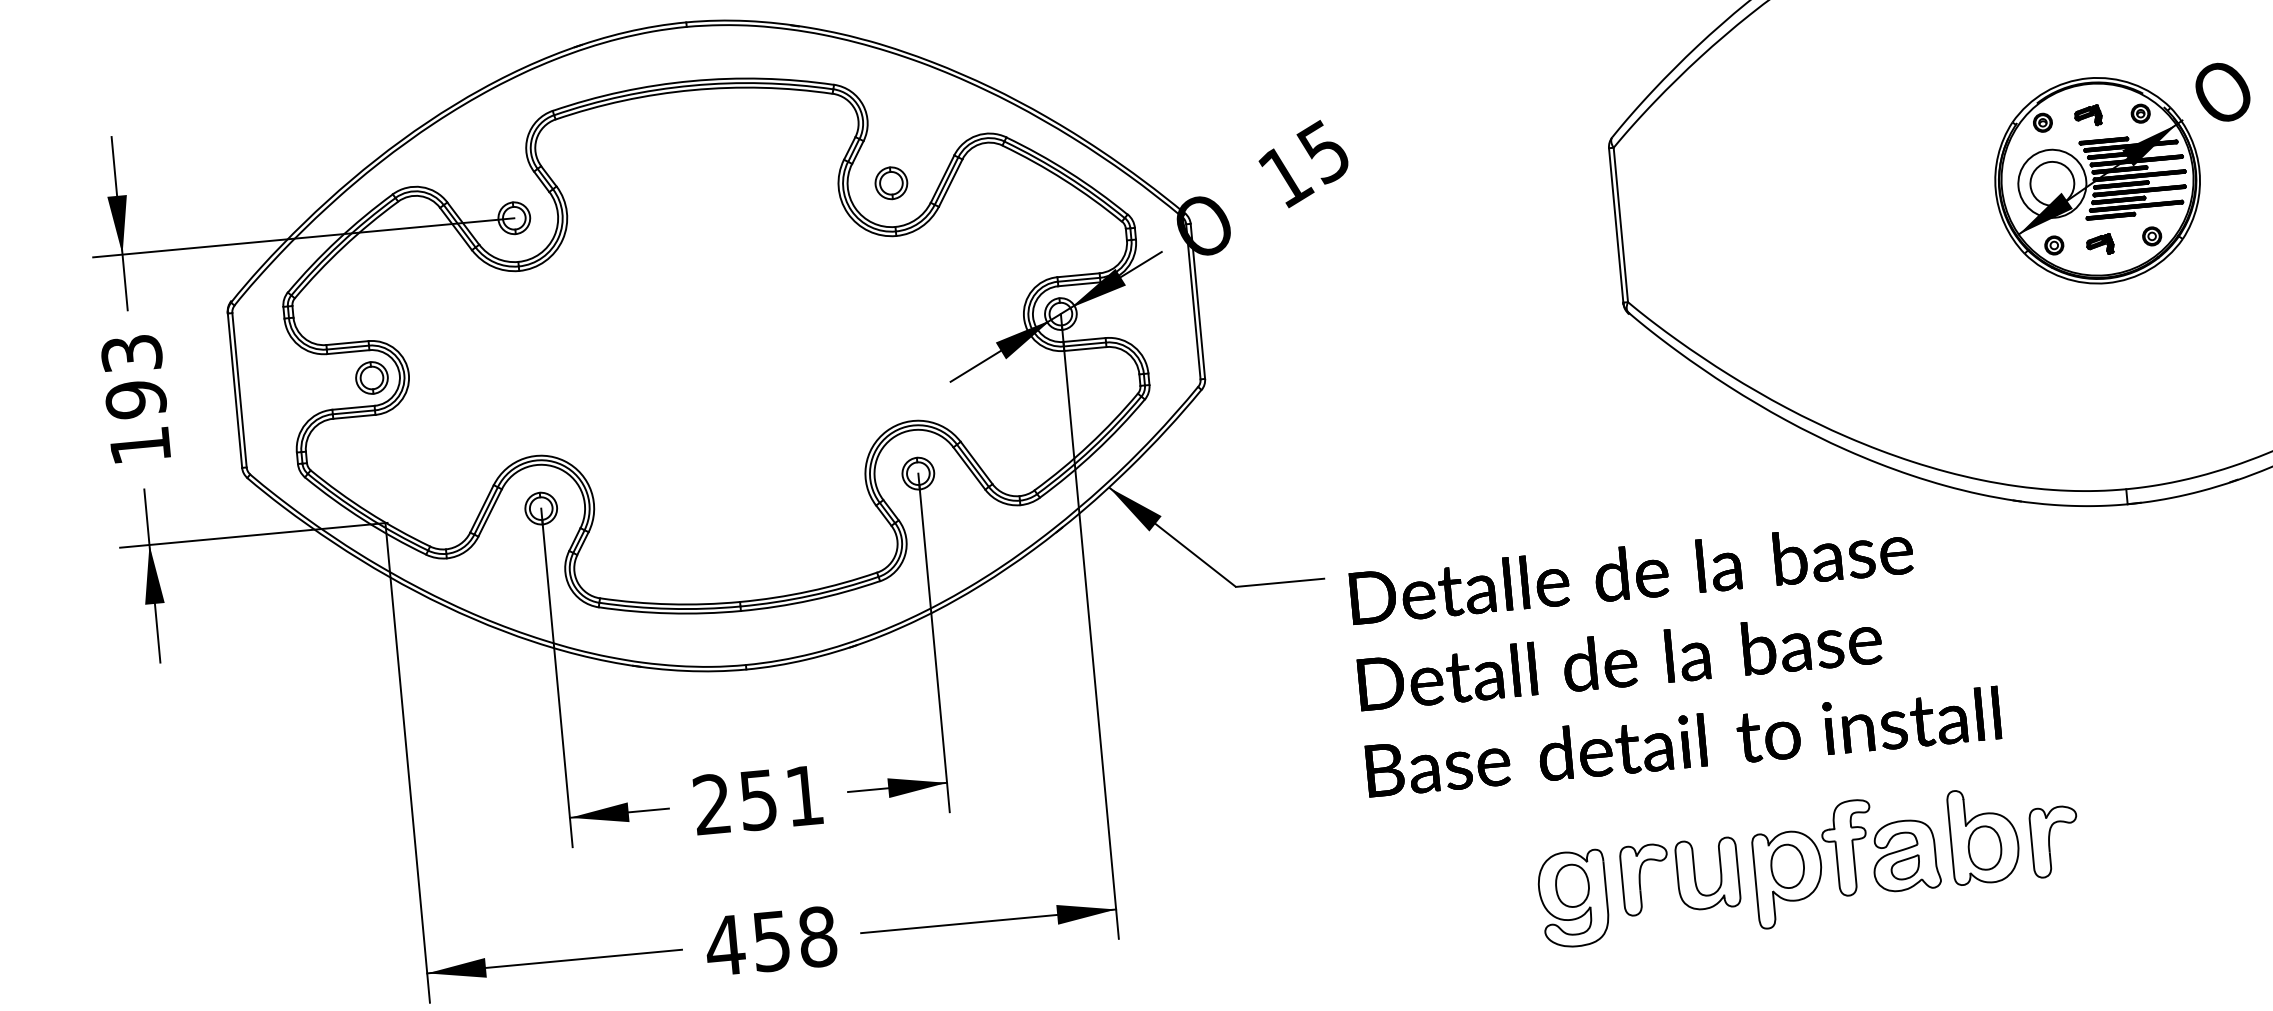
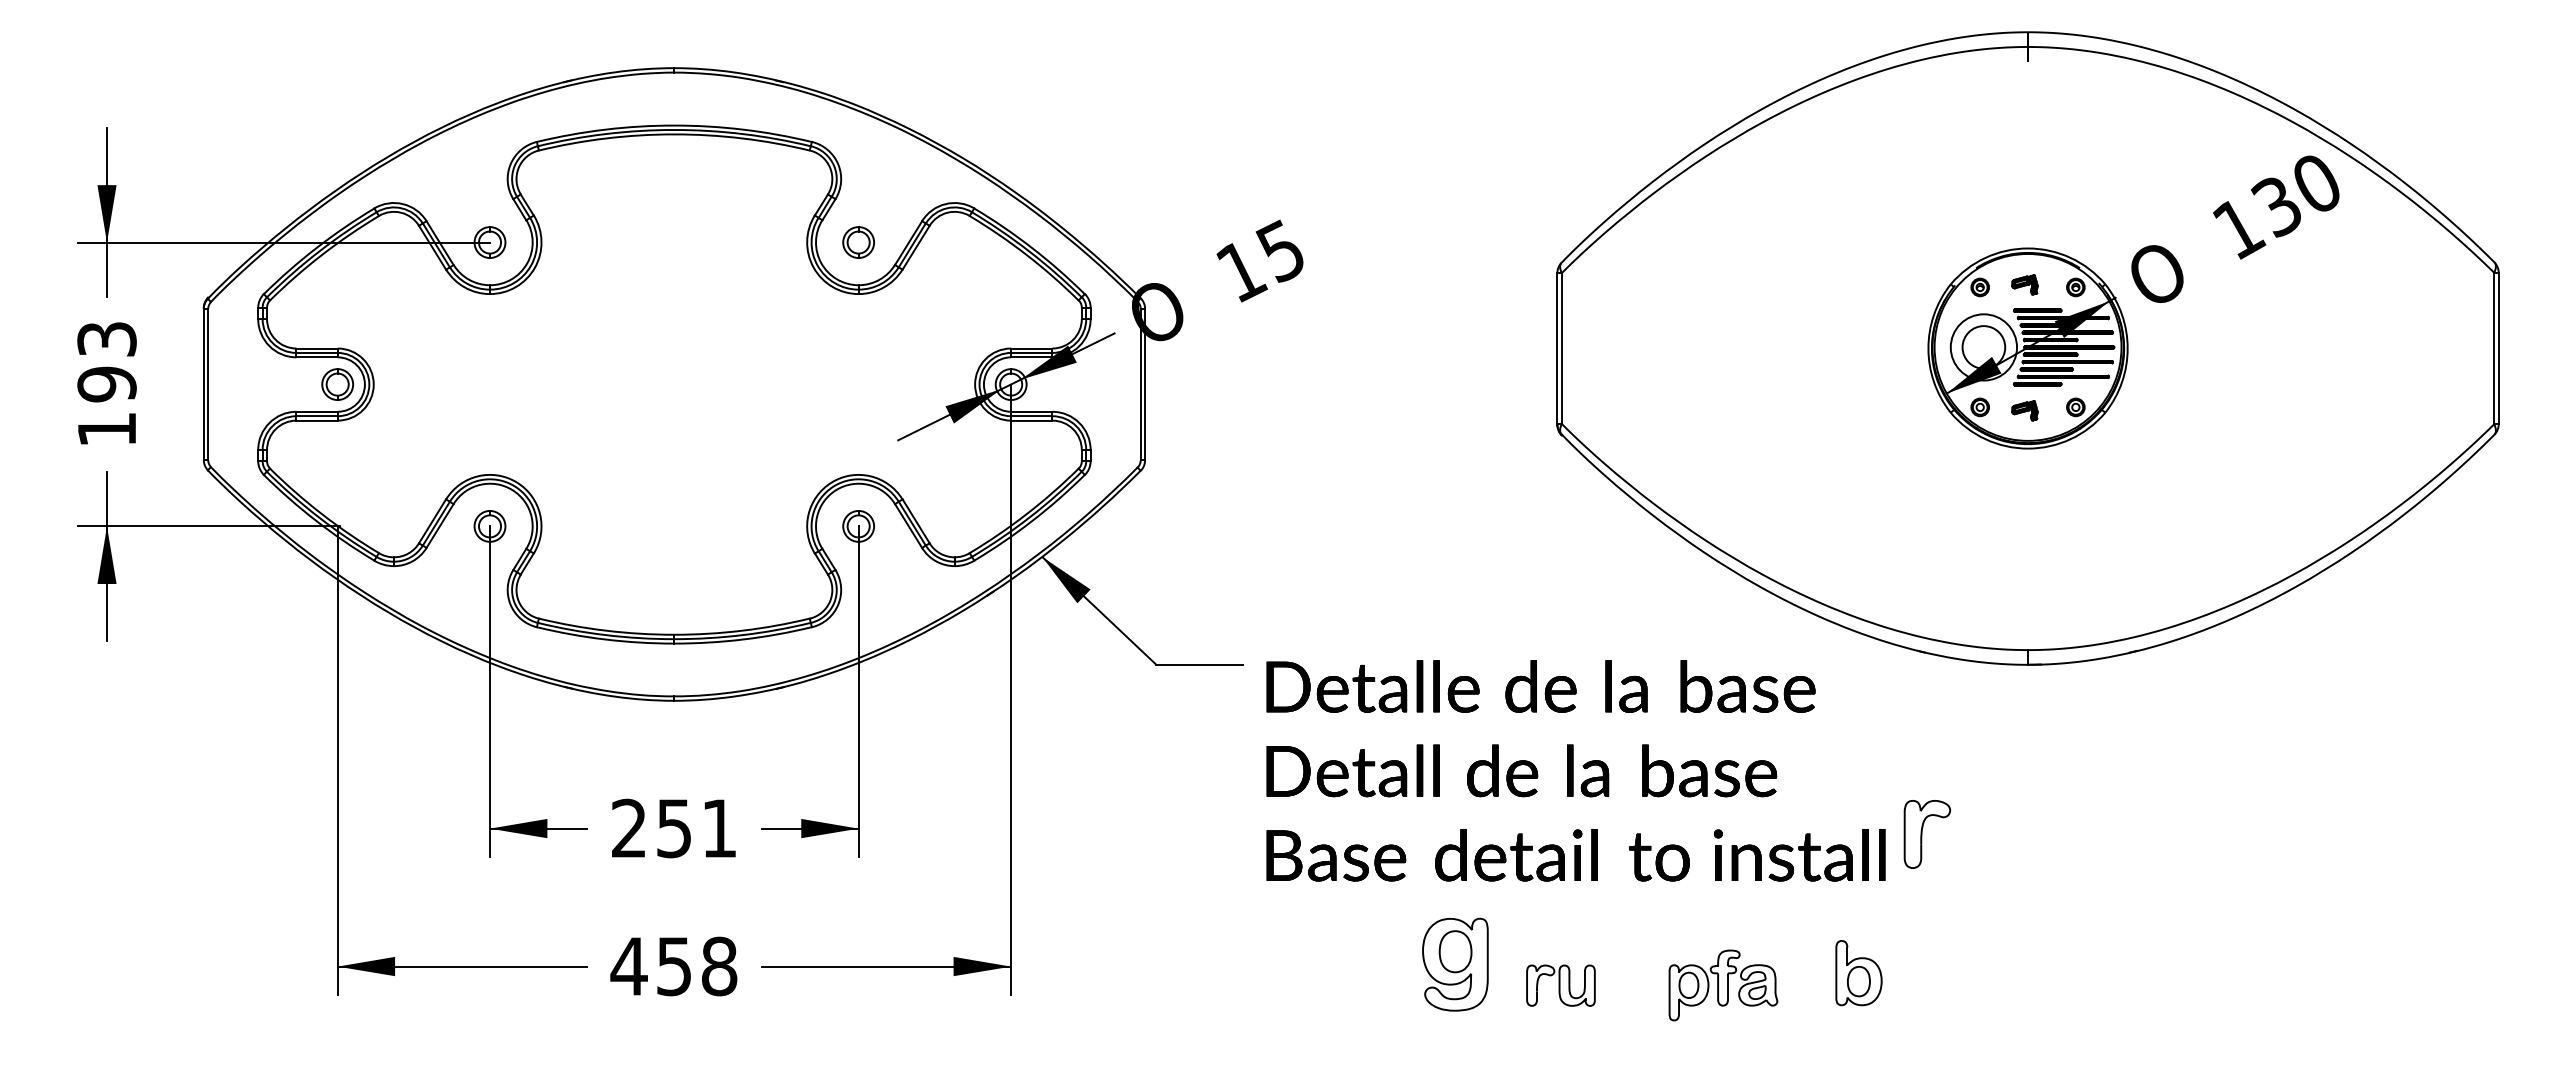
part: (1983, 835) -> (1858, 972), size x0.7
part: (2055, 841) -> (1927, 834), moved
part: (1846, 861) -> (1723, 985), size x0.6
part: (1679, 876) -> (1560, 985), size x0.6
part: (1573, 898) -> (1455, 964), moved

